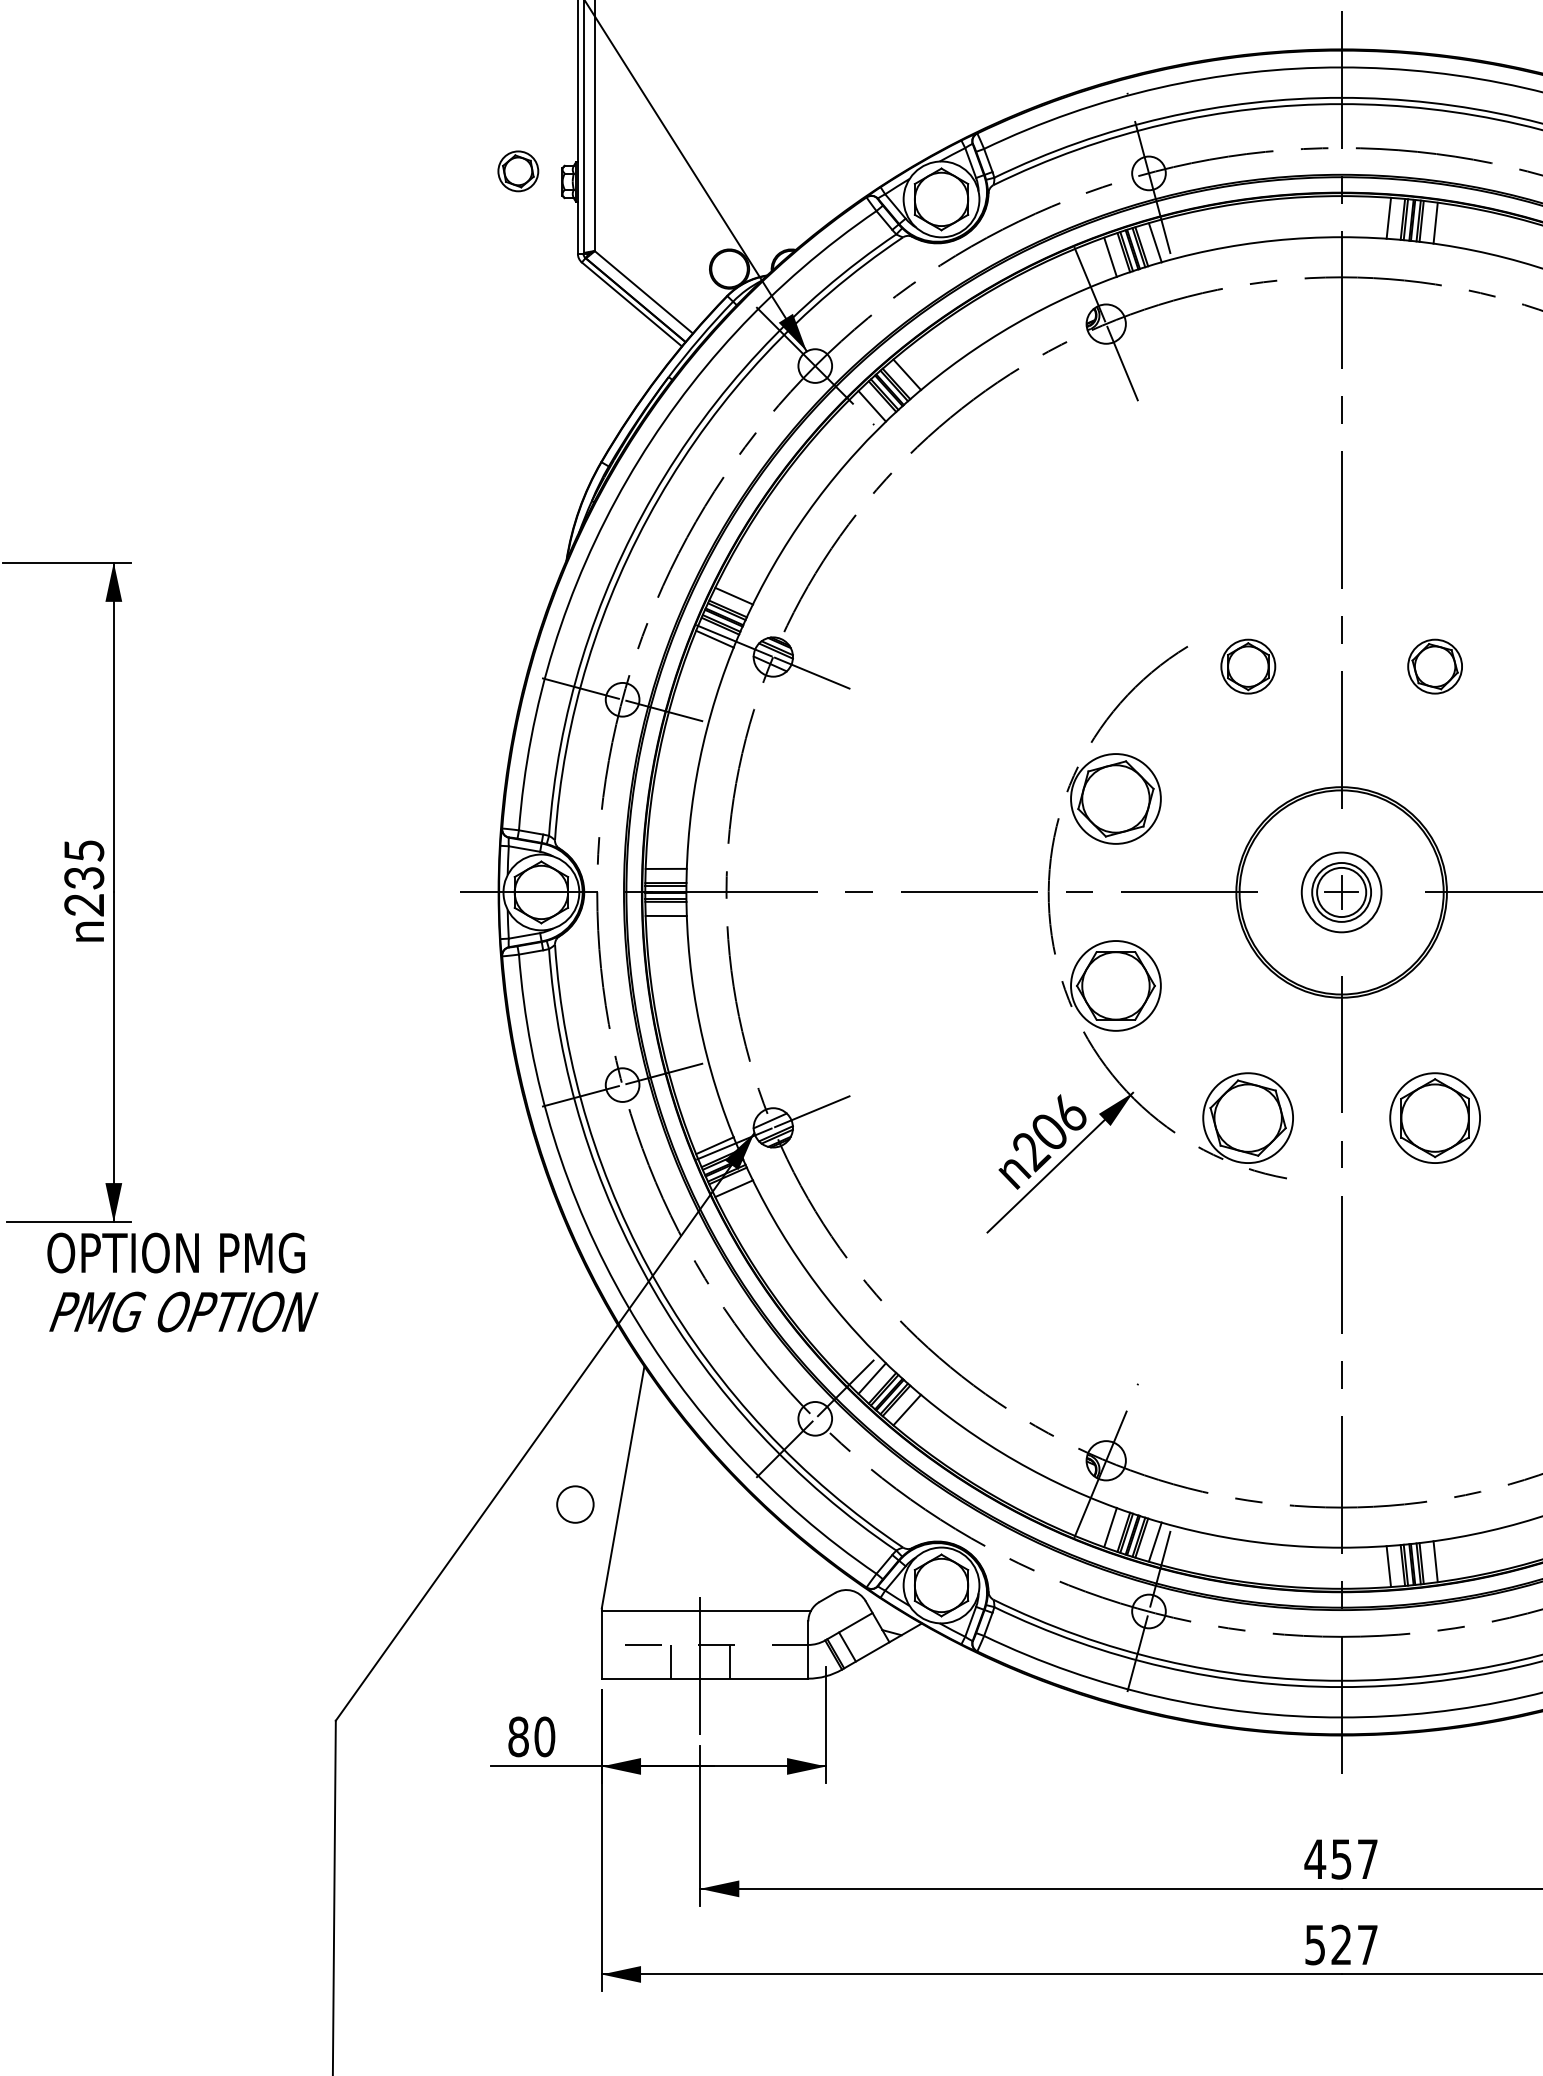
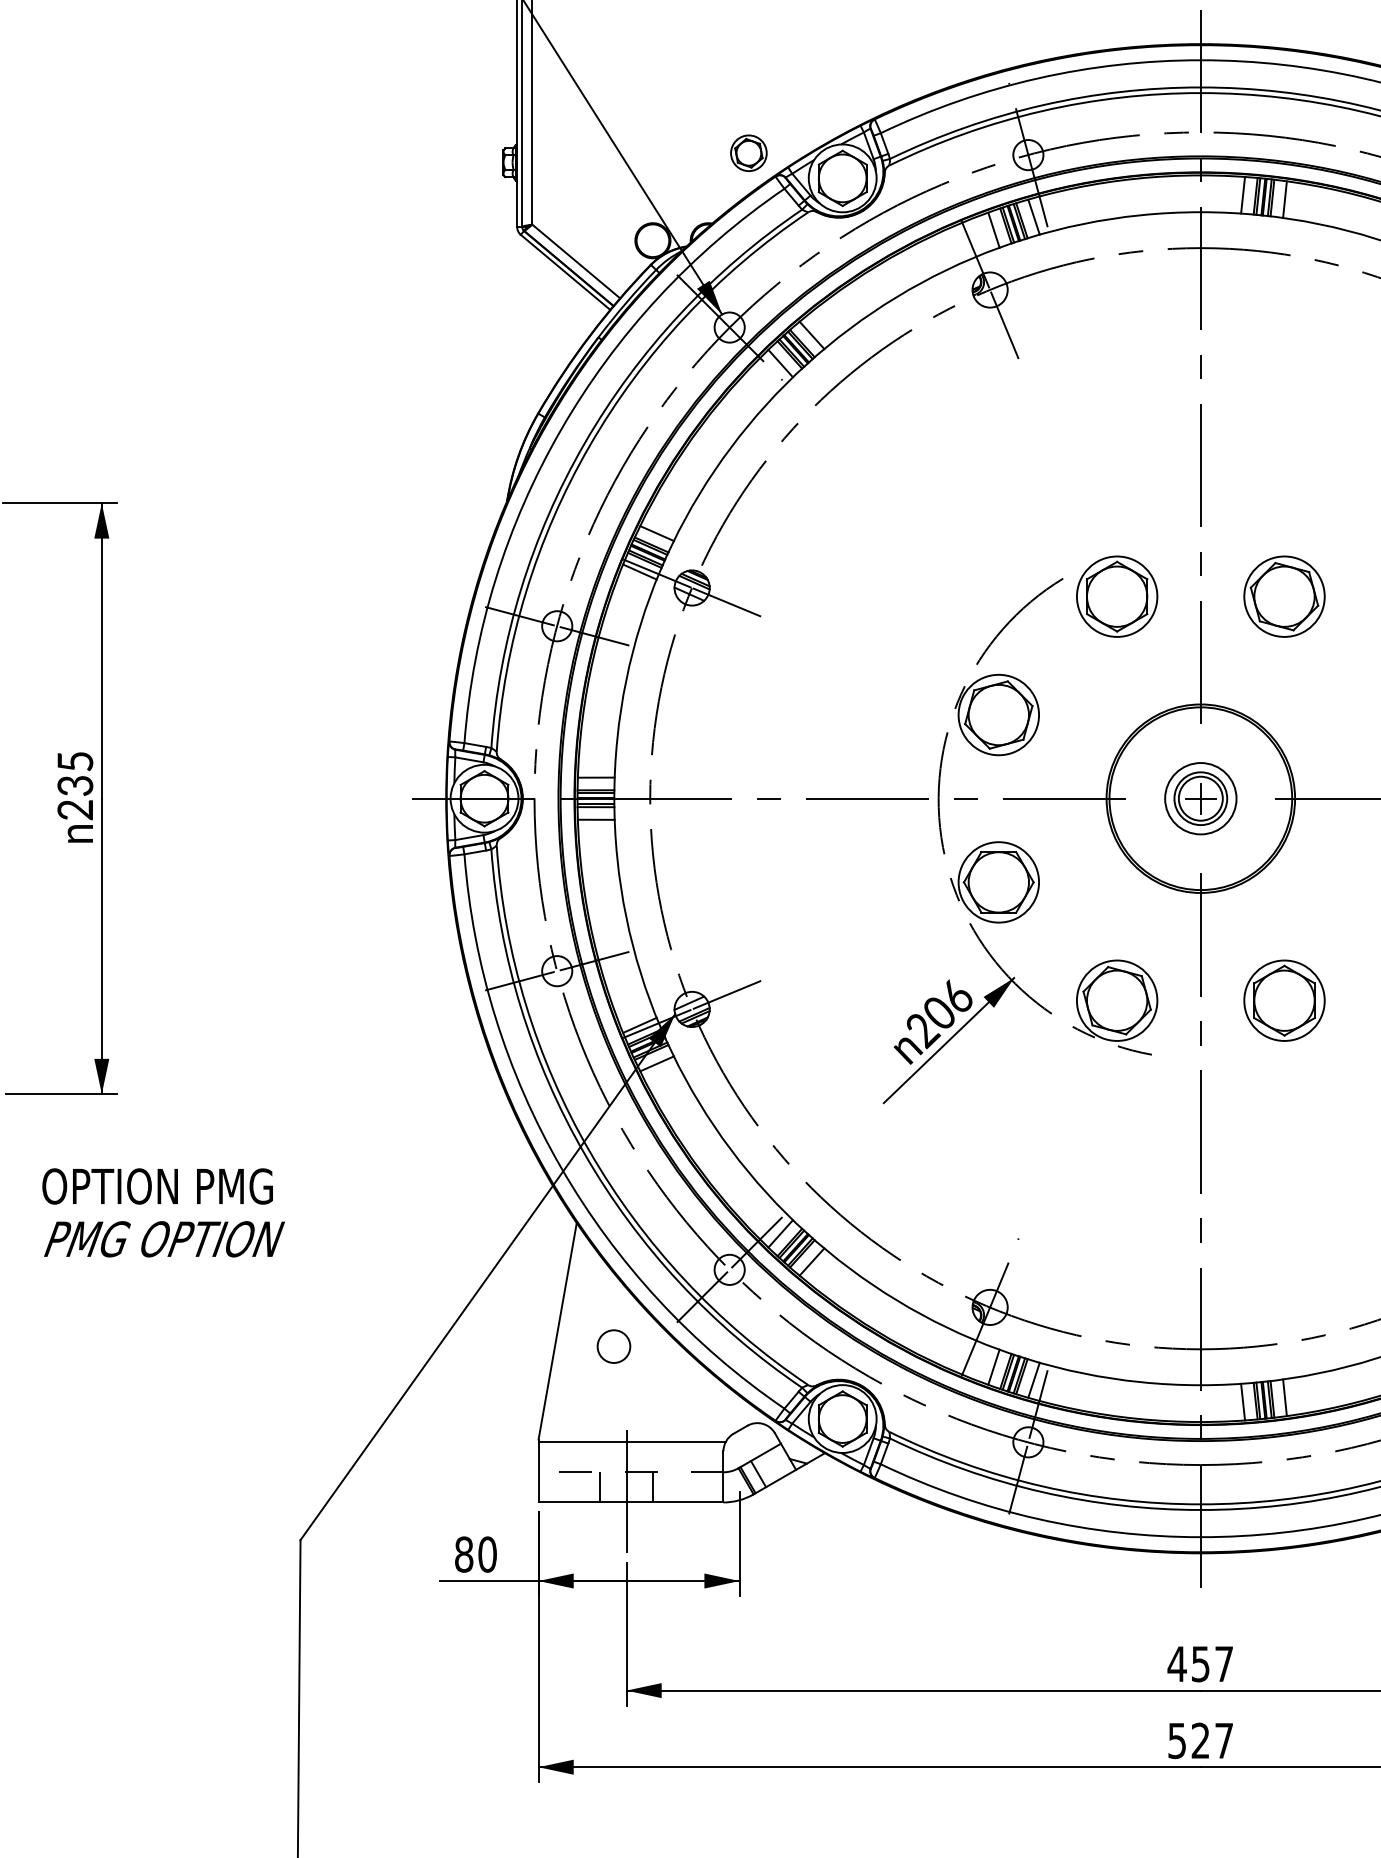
part: (517, 170) -> (748, 152), moved
part: (1248, 666) -> (1117, 596), size x1.67
part: (1435, 666) -> (1284, 596), size x1.67
text: (182, 1282) -> (163, 1212), moved
circle: (574, 1504) -> (613, 1346), moved

